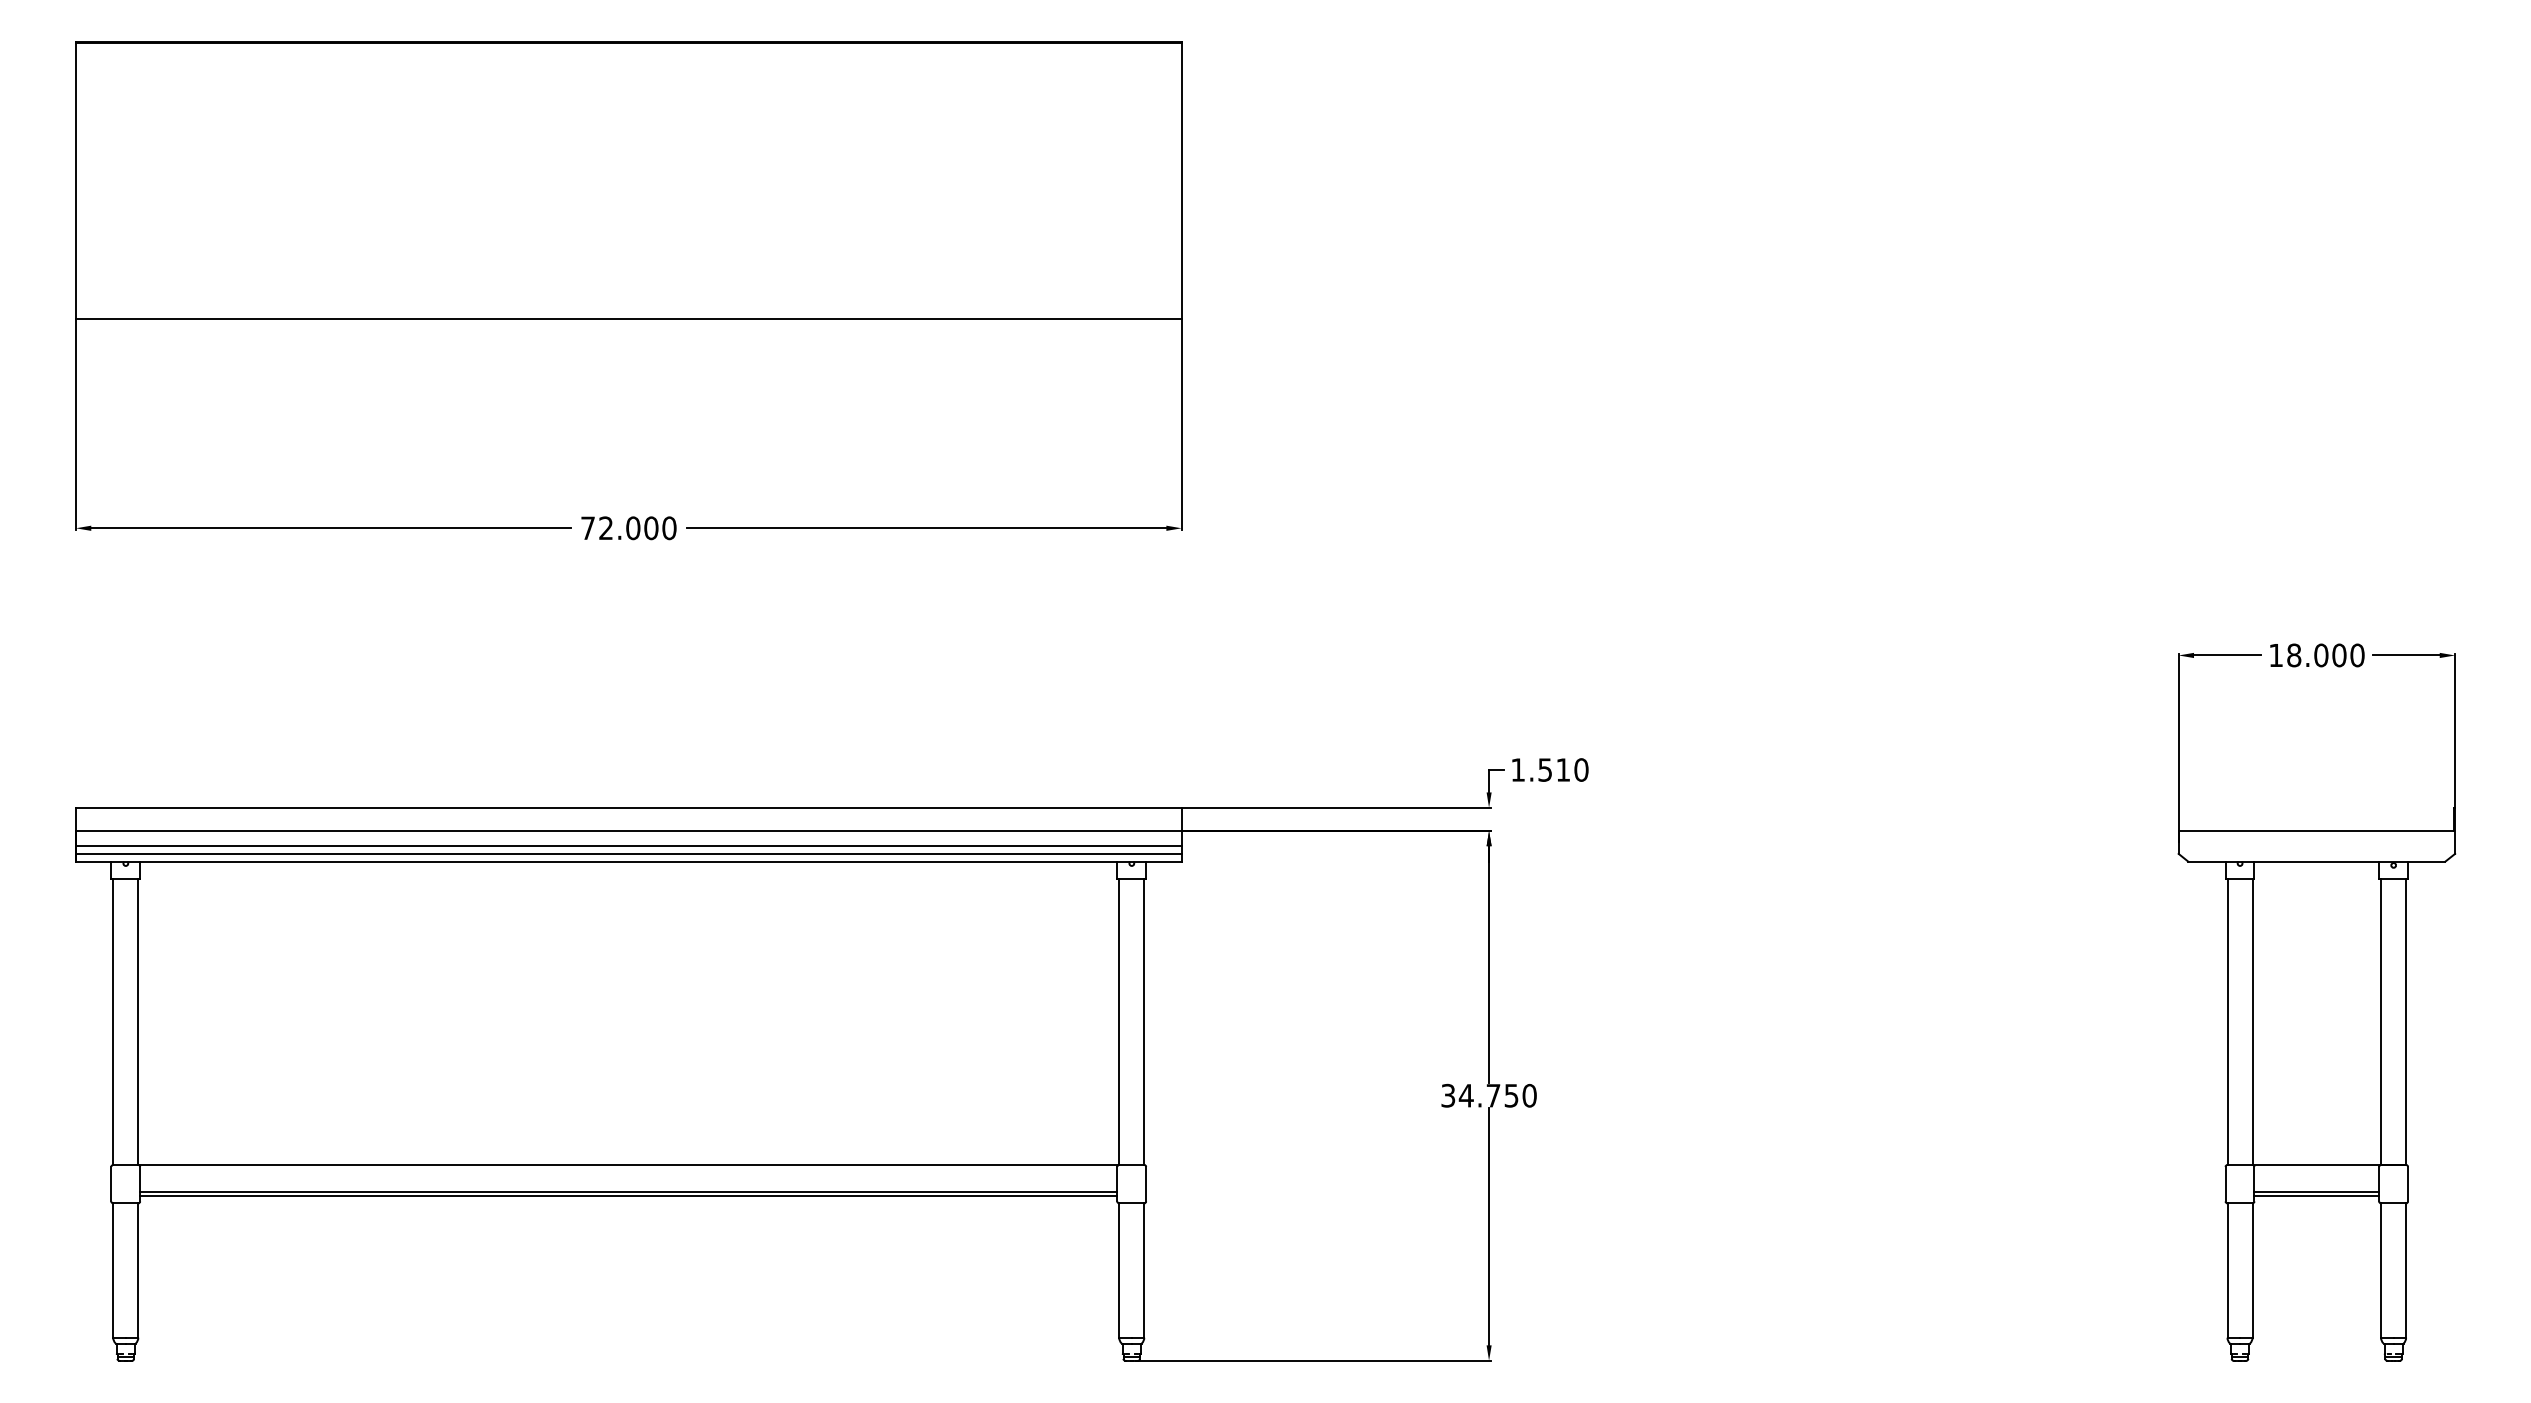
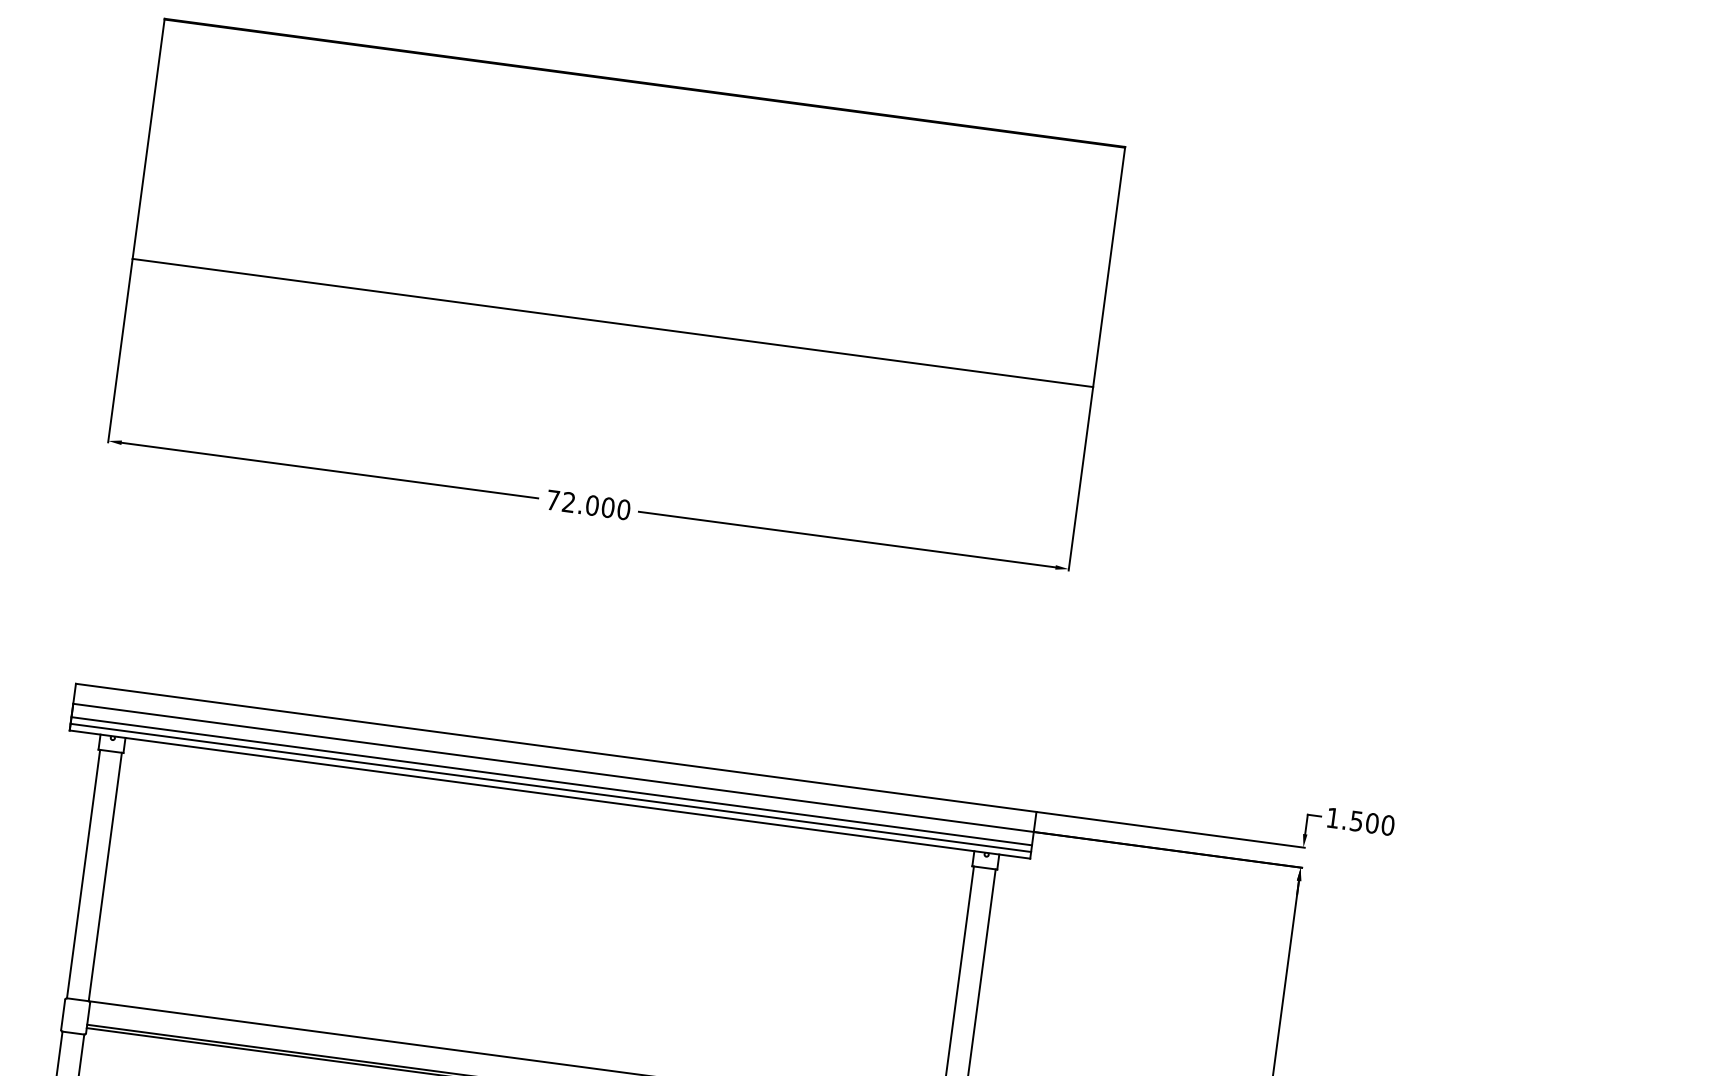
text: (1563, 769) -> (1372, 822), 1.510 -> 1.500

